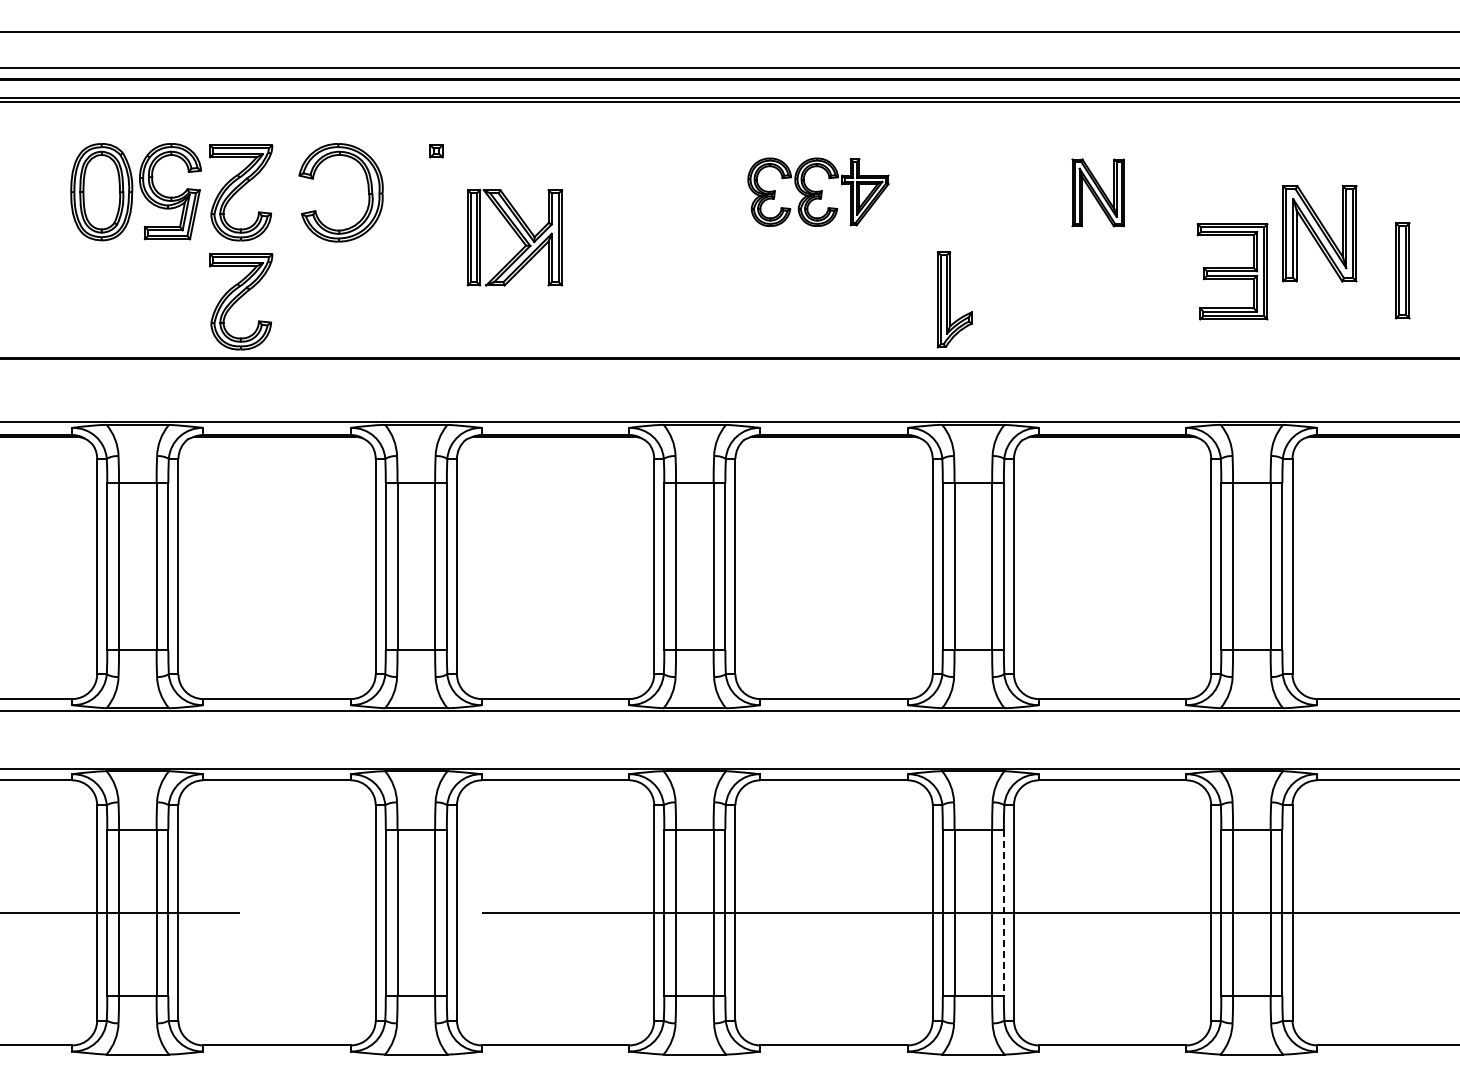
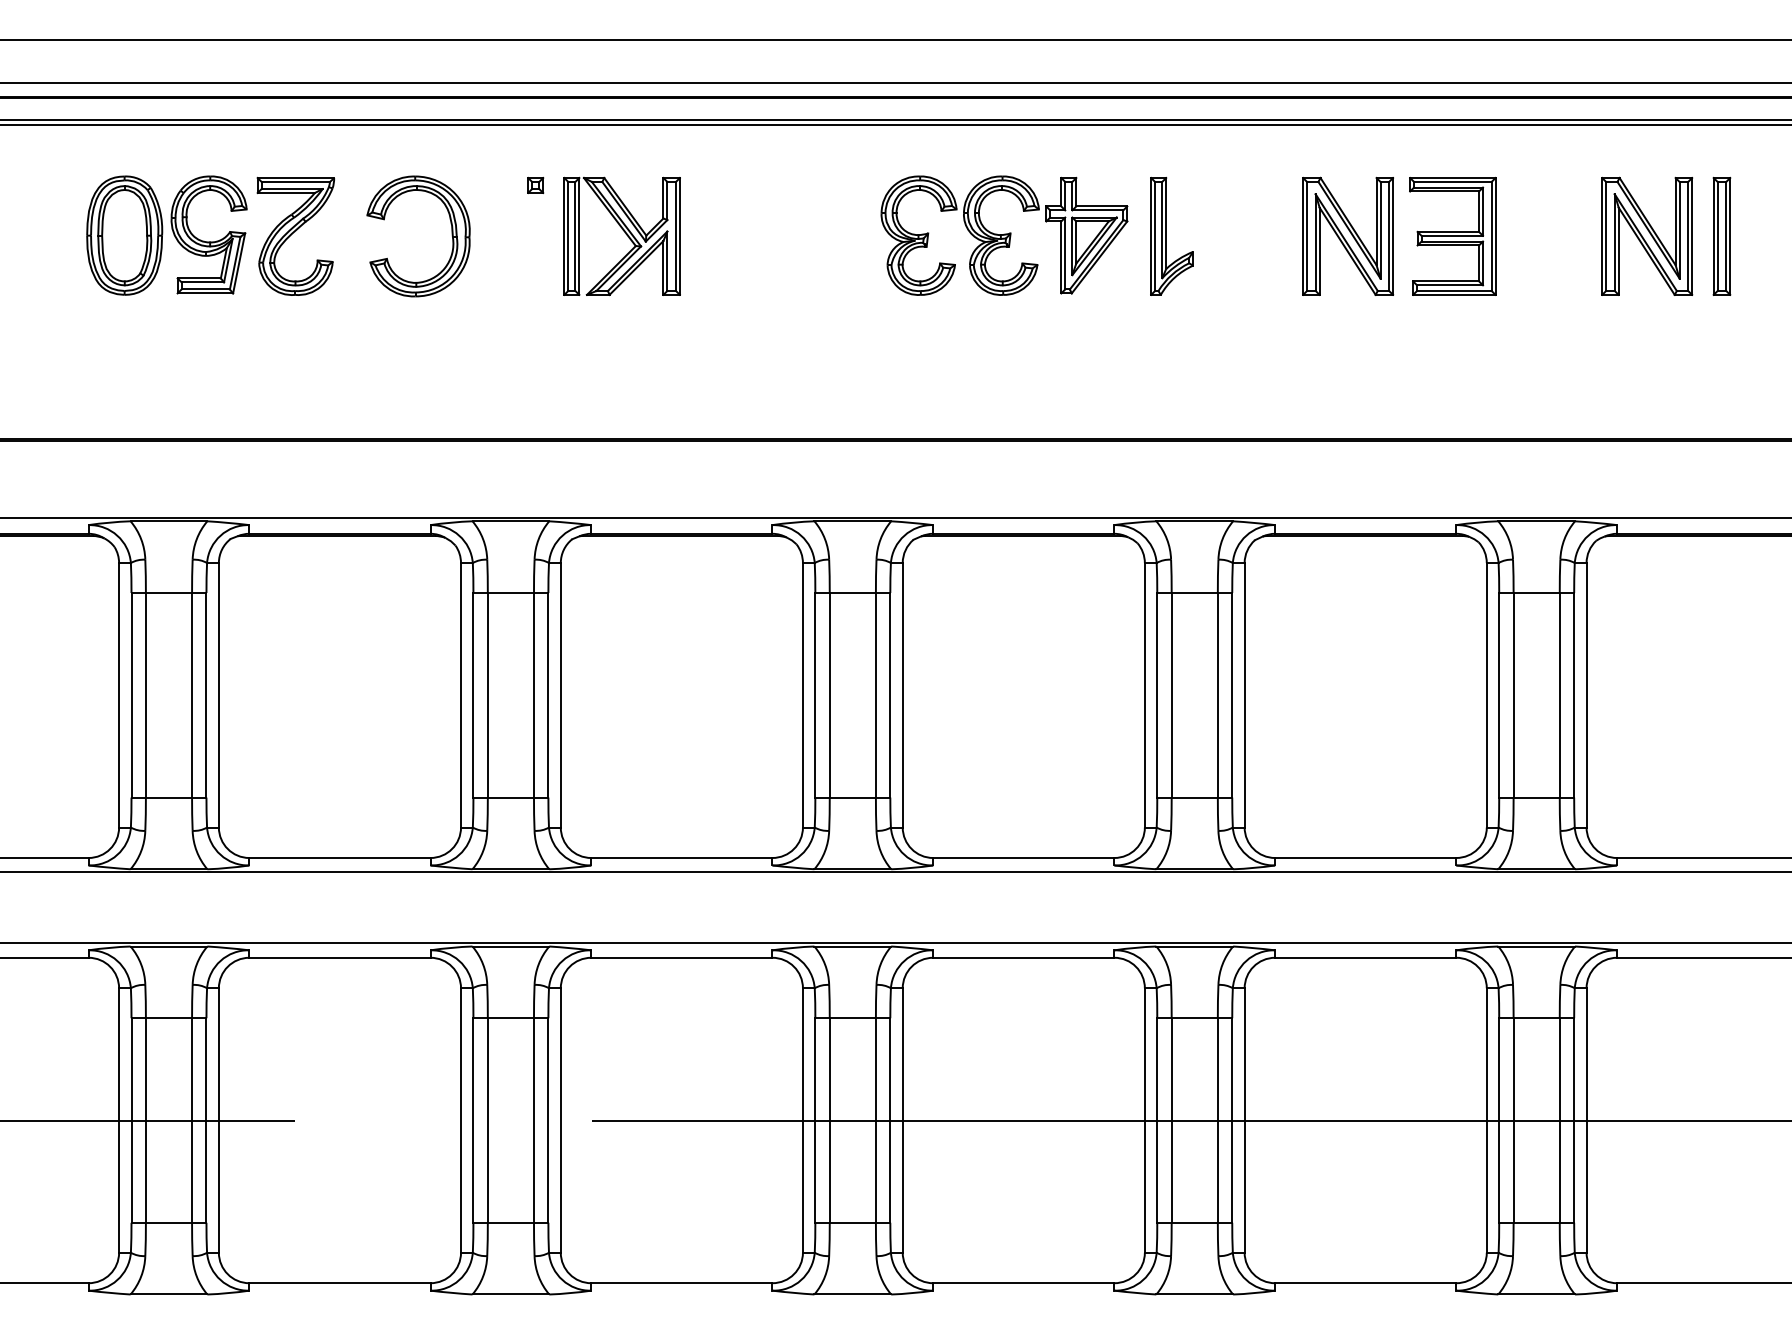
part: (818, 192) -> (1004, 236), size x1.43
part: (1097, 192) -> (1347, 236), size x1.43
part: (1319, 233) -> (1646, 236), moved
part: (514, 237) -> (621, 236), moved
part: (1402, 270) -> (1721, 236), moved
part: (1232, 271) -> (1452, 236), moved
part: (954, 299) -> (1171, 236), moved
part: (241, 301) -> (296, 369), removed
line: (1003, 913) -> (1231, 1121), dashed -> solid

